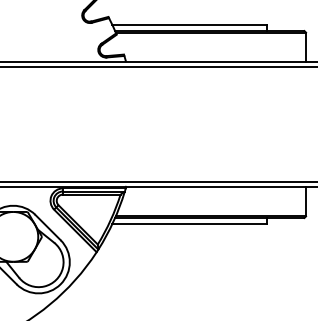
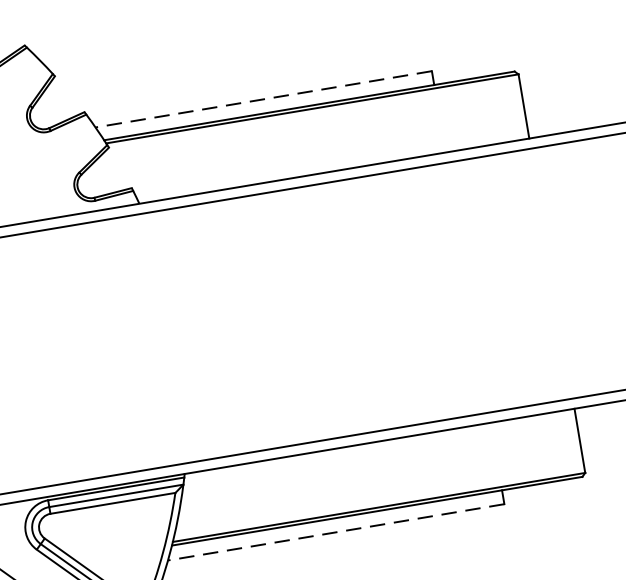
line: (189, 24) -> (263, 99), solid -> dashed
line: (189, 224) -> (335, 532), solid -> dashed

